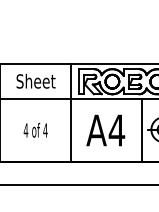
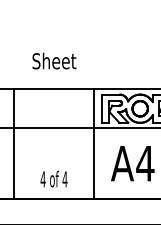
text: (35, 80) -> (53, 60), moved
text: (35, 130) -> (53, 179), moved

